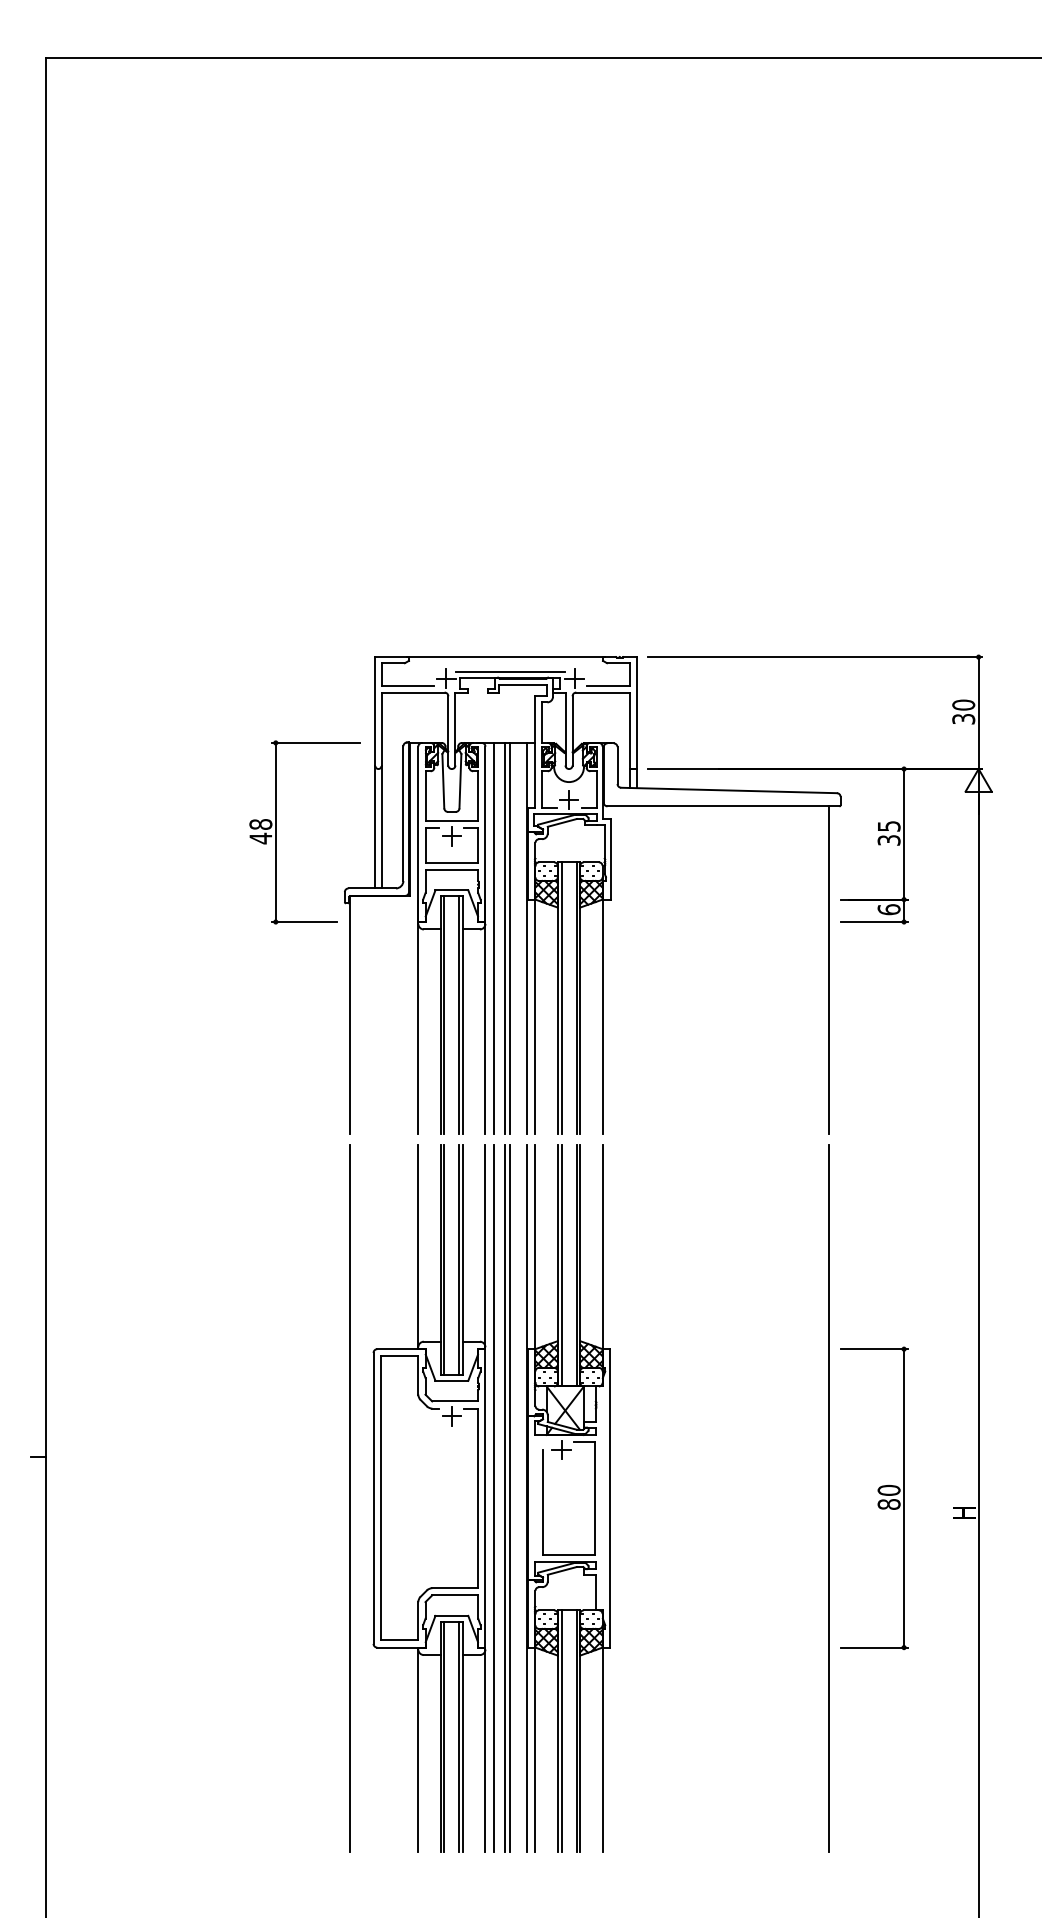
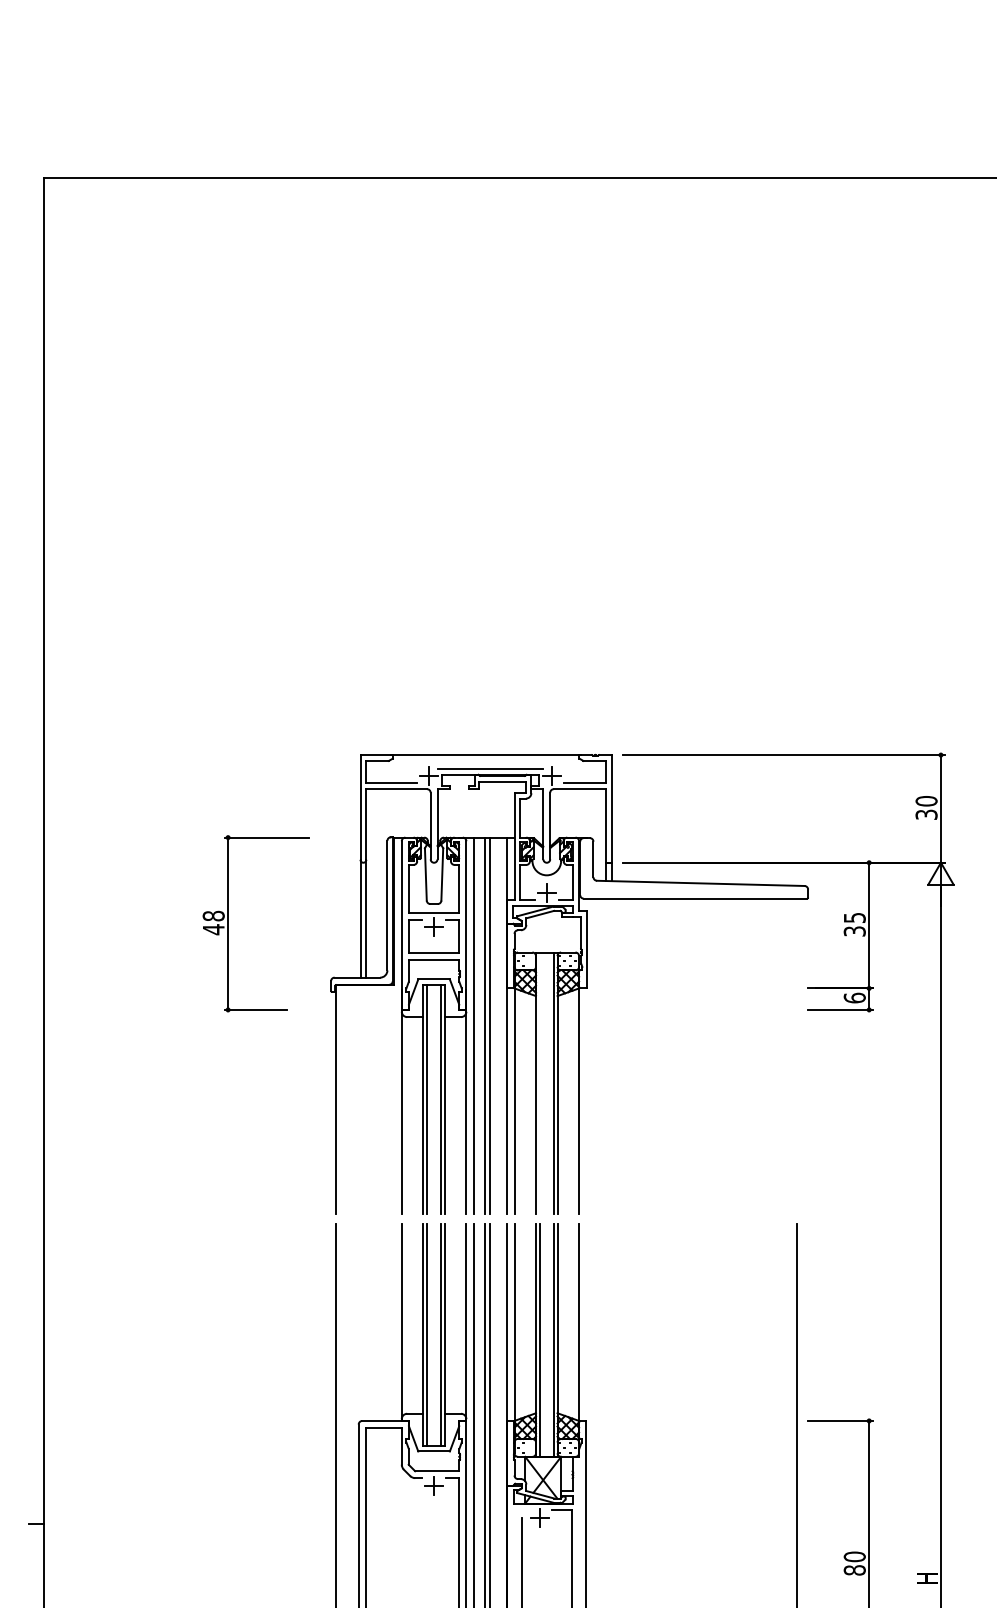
part: (276, 832) -> (228, 923), moved
line: (829, 969) -> (797, 1055), removed
line: (561, 997) -> (539, 1082), removed

